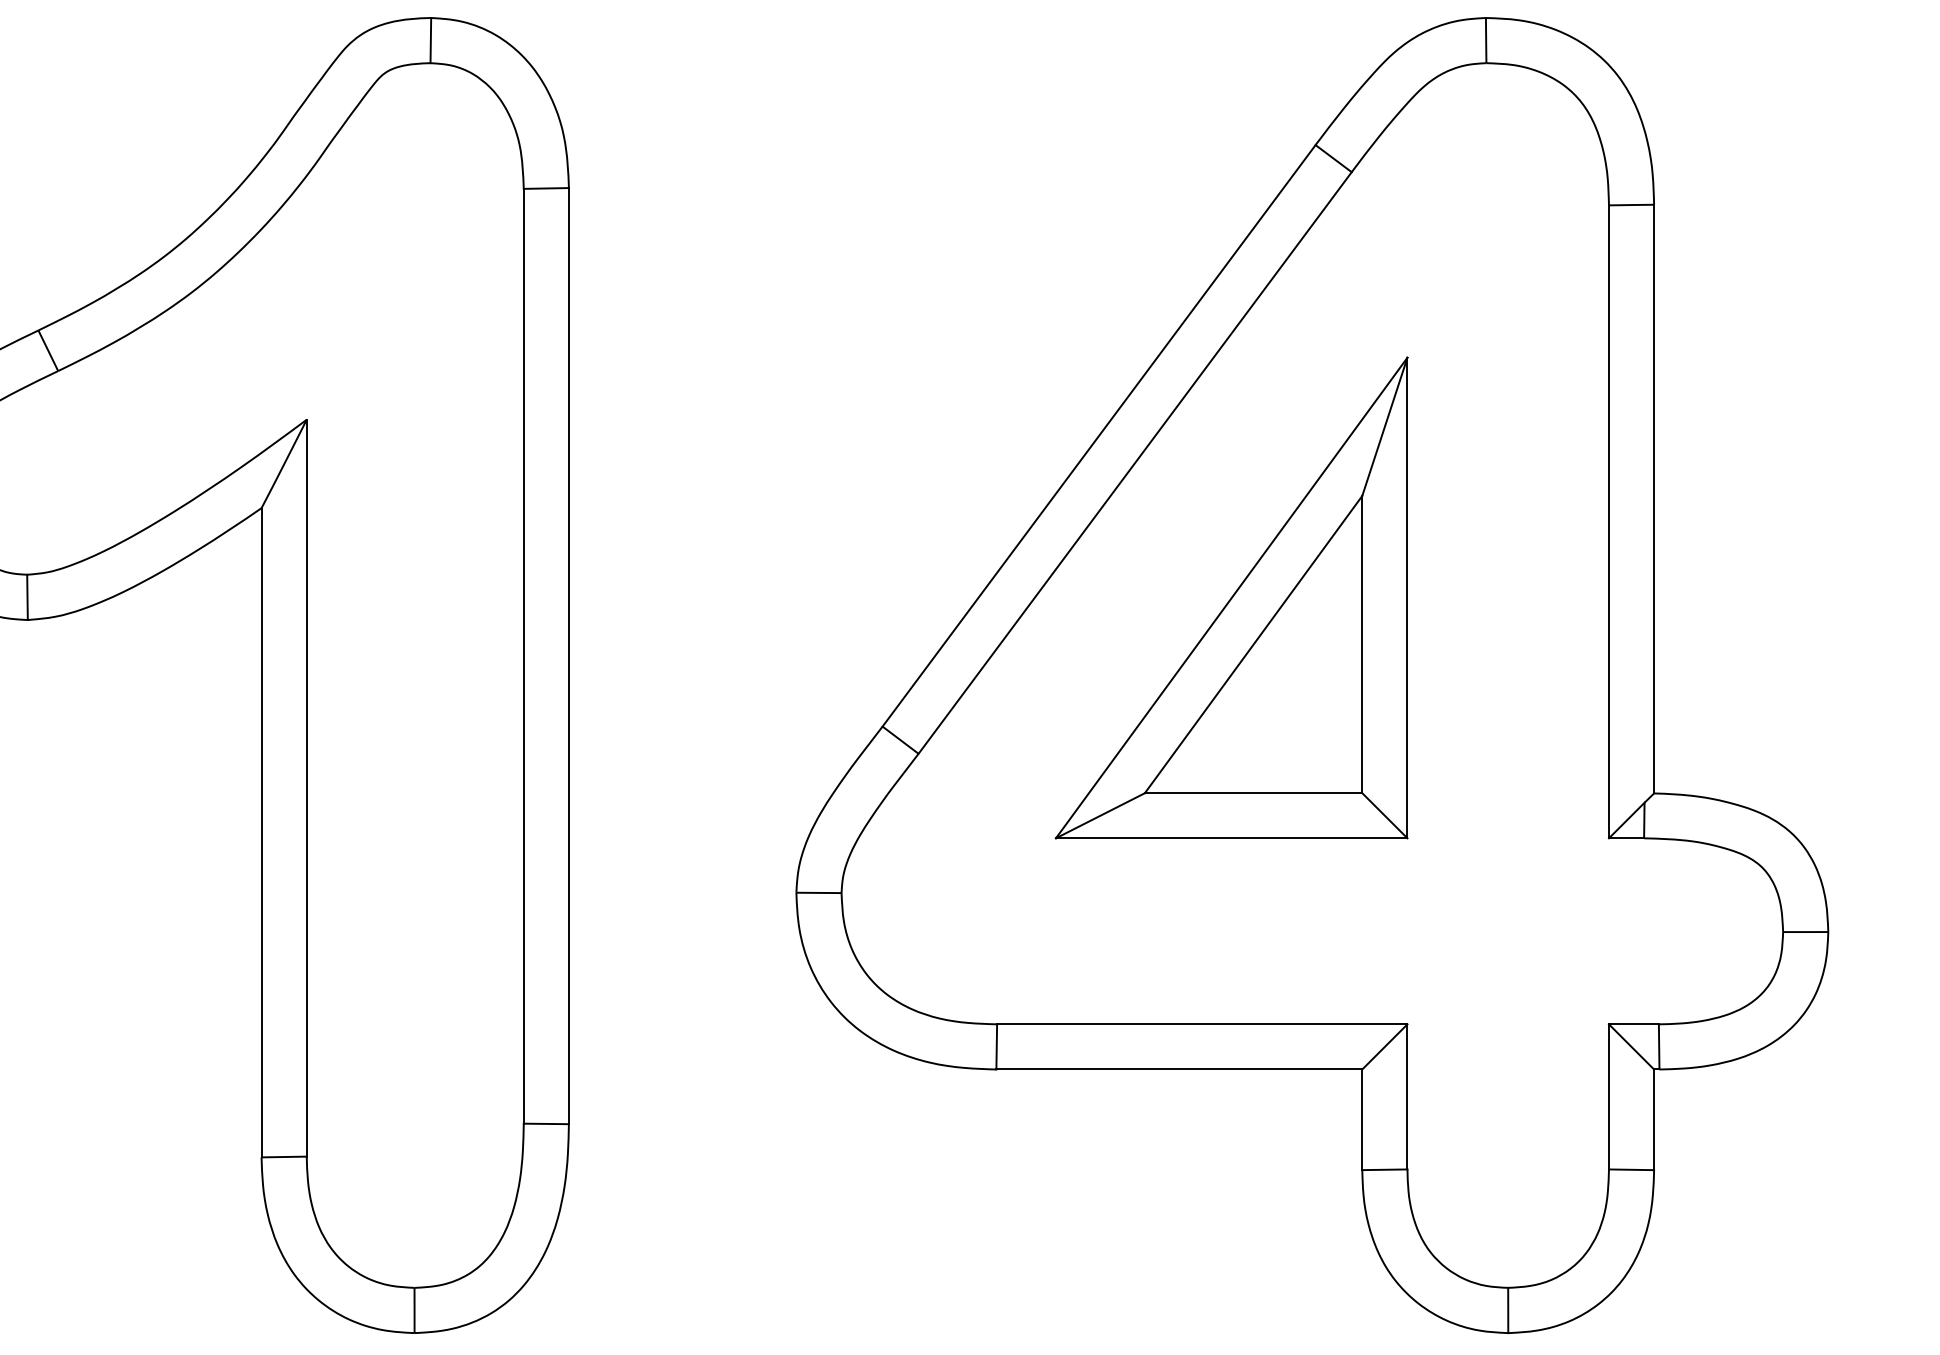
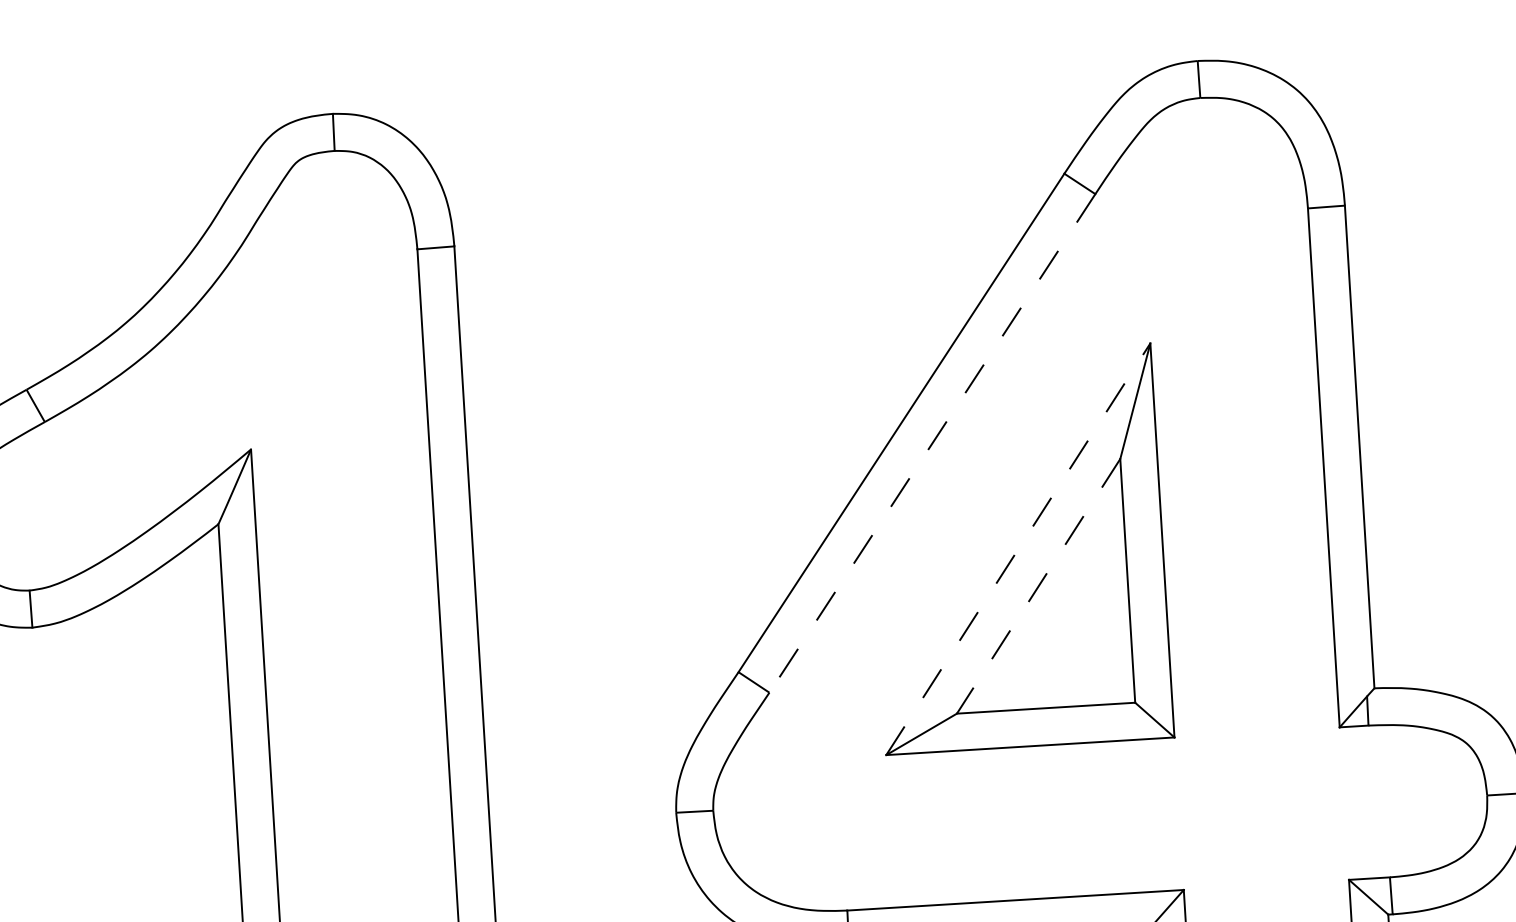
line: (1135, 463) -> (932, 443), solid -> dashed
line: (1231, 598) -> (1018, 549), solid -> dashed
line: (1253, 644) -> (1038, 586), solid -> dashed

